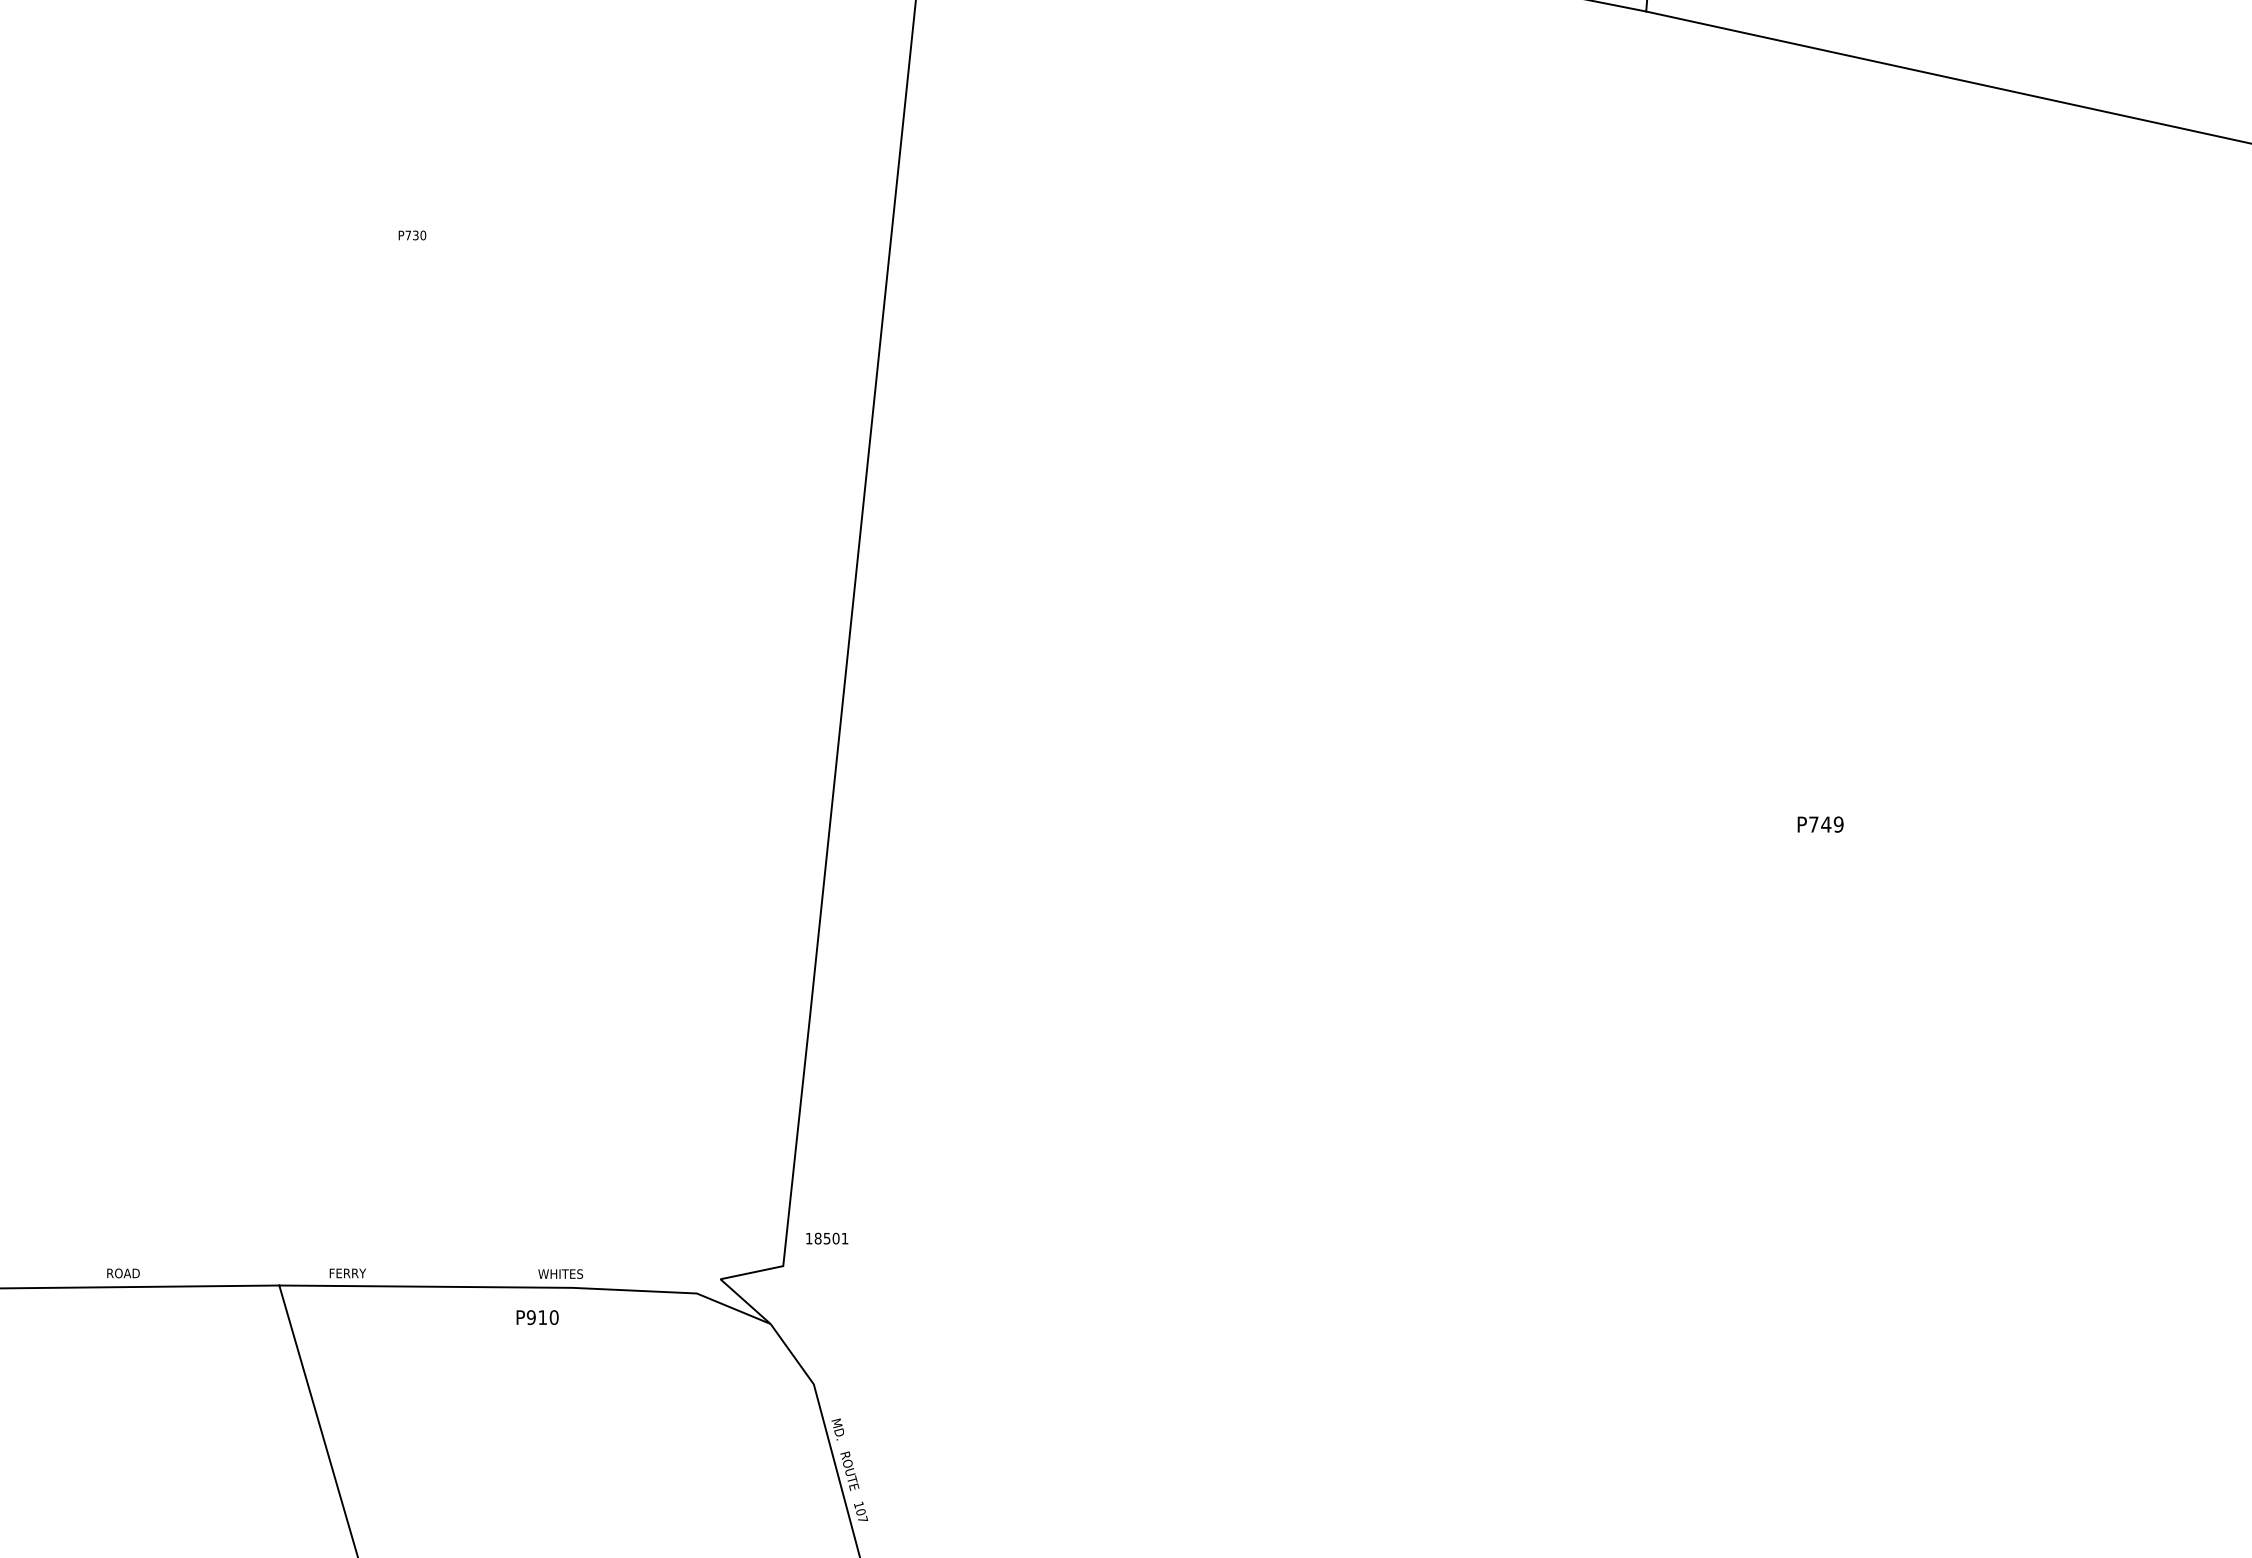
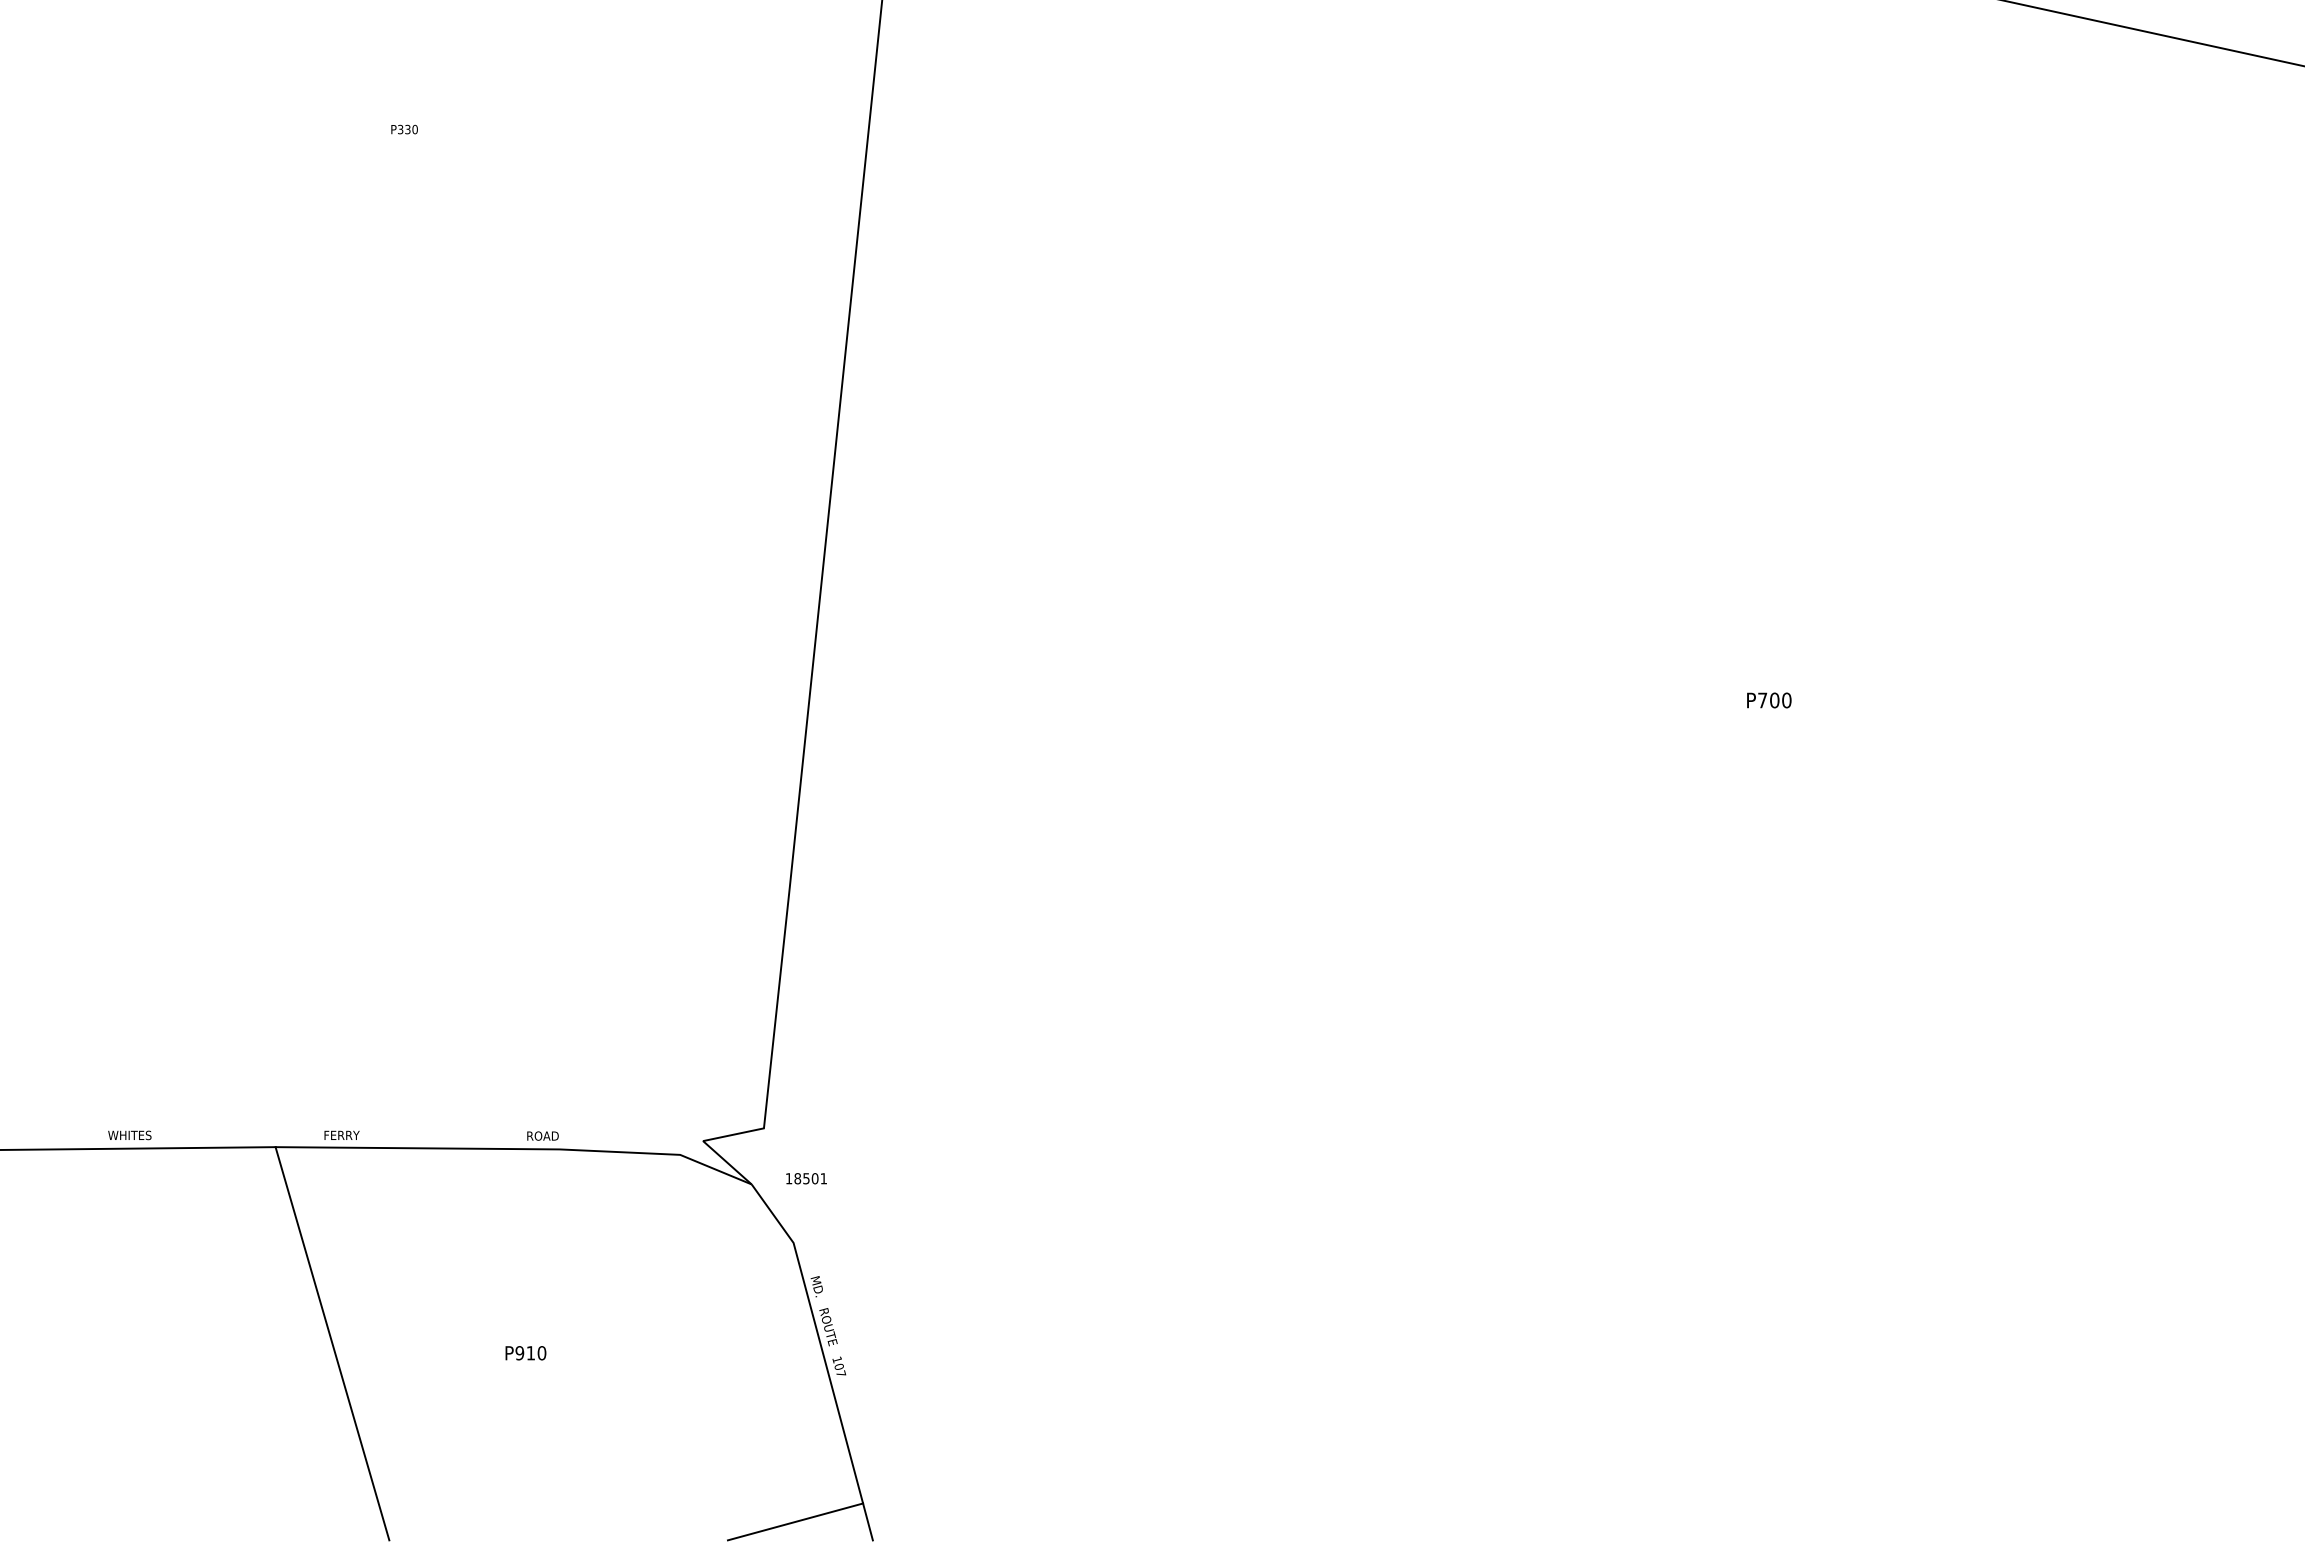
text: (408, 235) -> (400, 129), P730 -> P330
text: (1832, 824) -> (1780, 700), P749 -> P700
text: (827, 1238) -> (806, 1178), moved
text: (128, 1273) -> (129, 1135), ROAD -> WHITES
text: (559, 1273) -> (547, 1135), WHITES -> ROAD
text: (537, 1317) -> (525, 1353), moved

